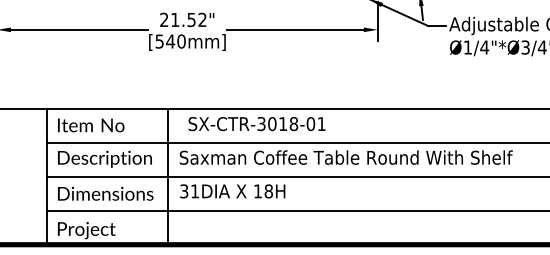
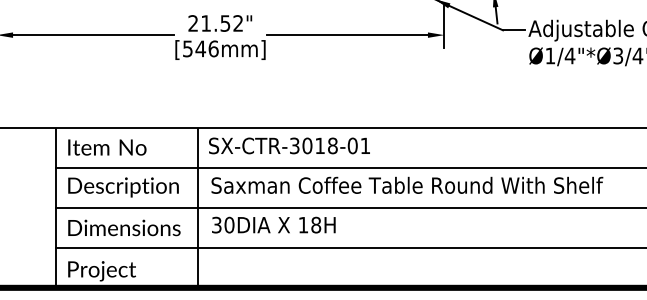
text: (181, 41) -> (213, 48), [540mm] -> [546mm]
text: (256, 124) -> (288, 146), moved
text: (194, 191) -> (228, 225), 31DIA -> 30DIA

